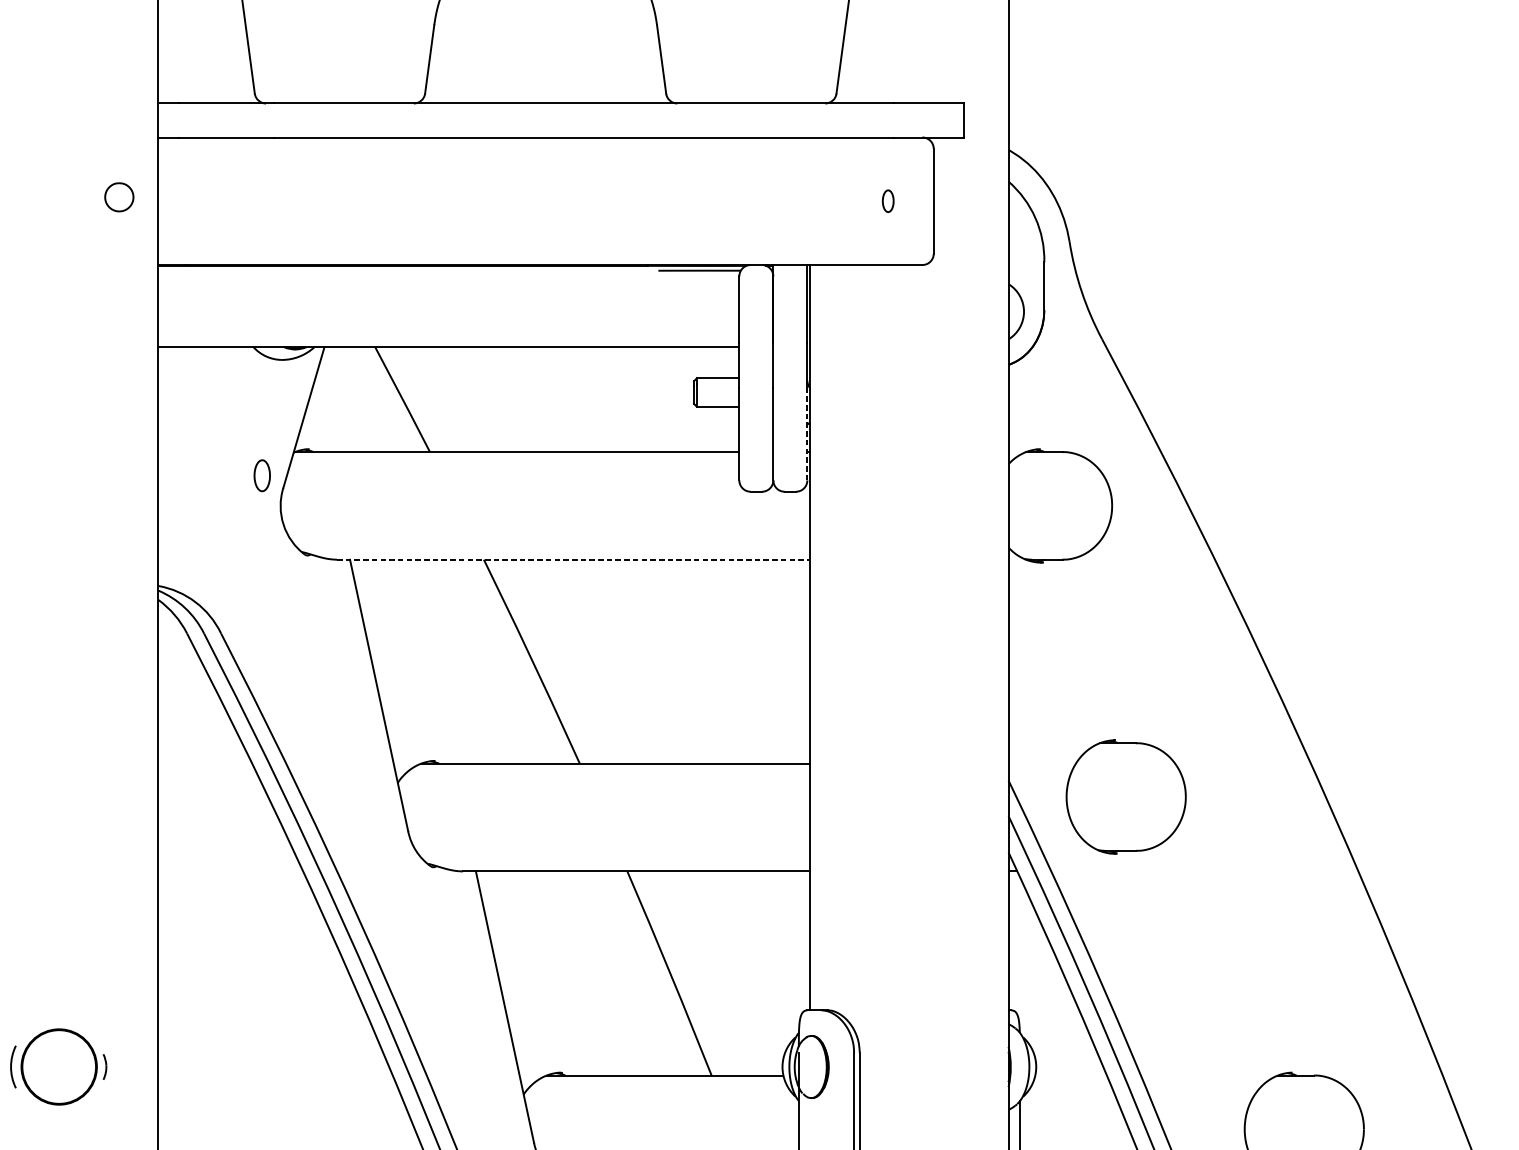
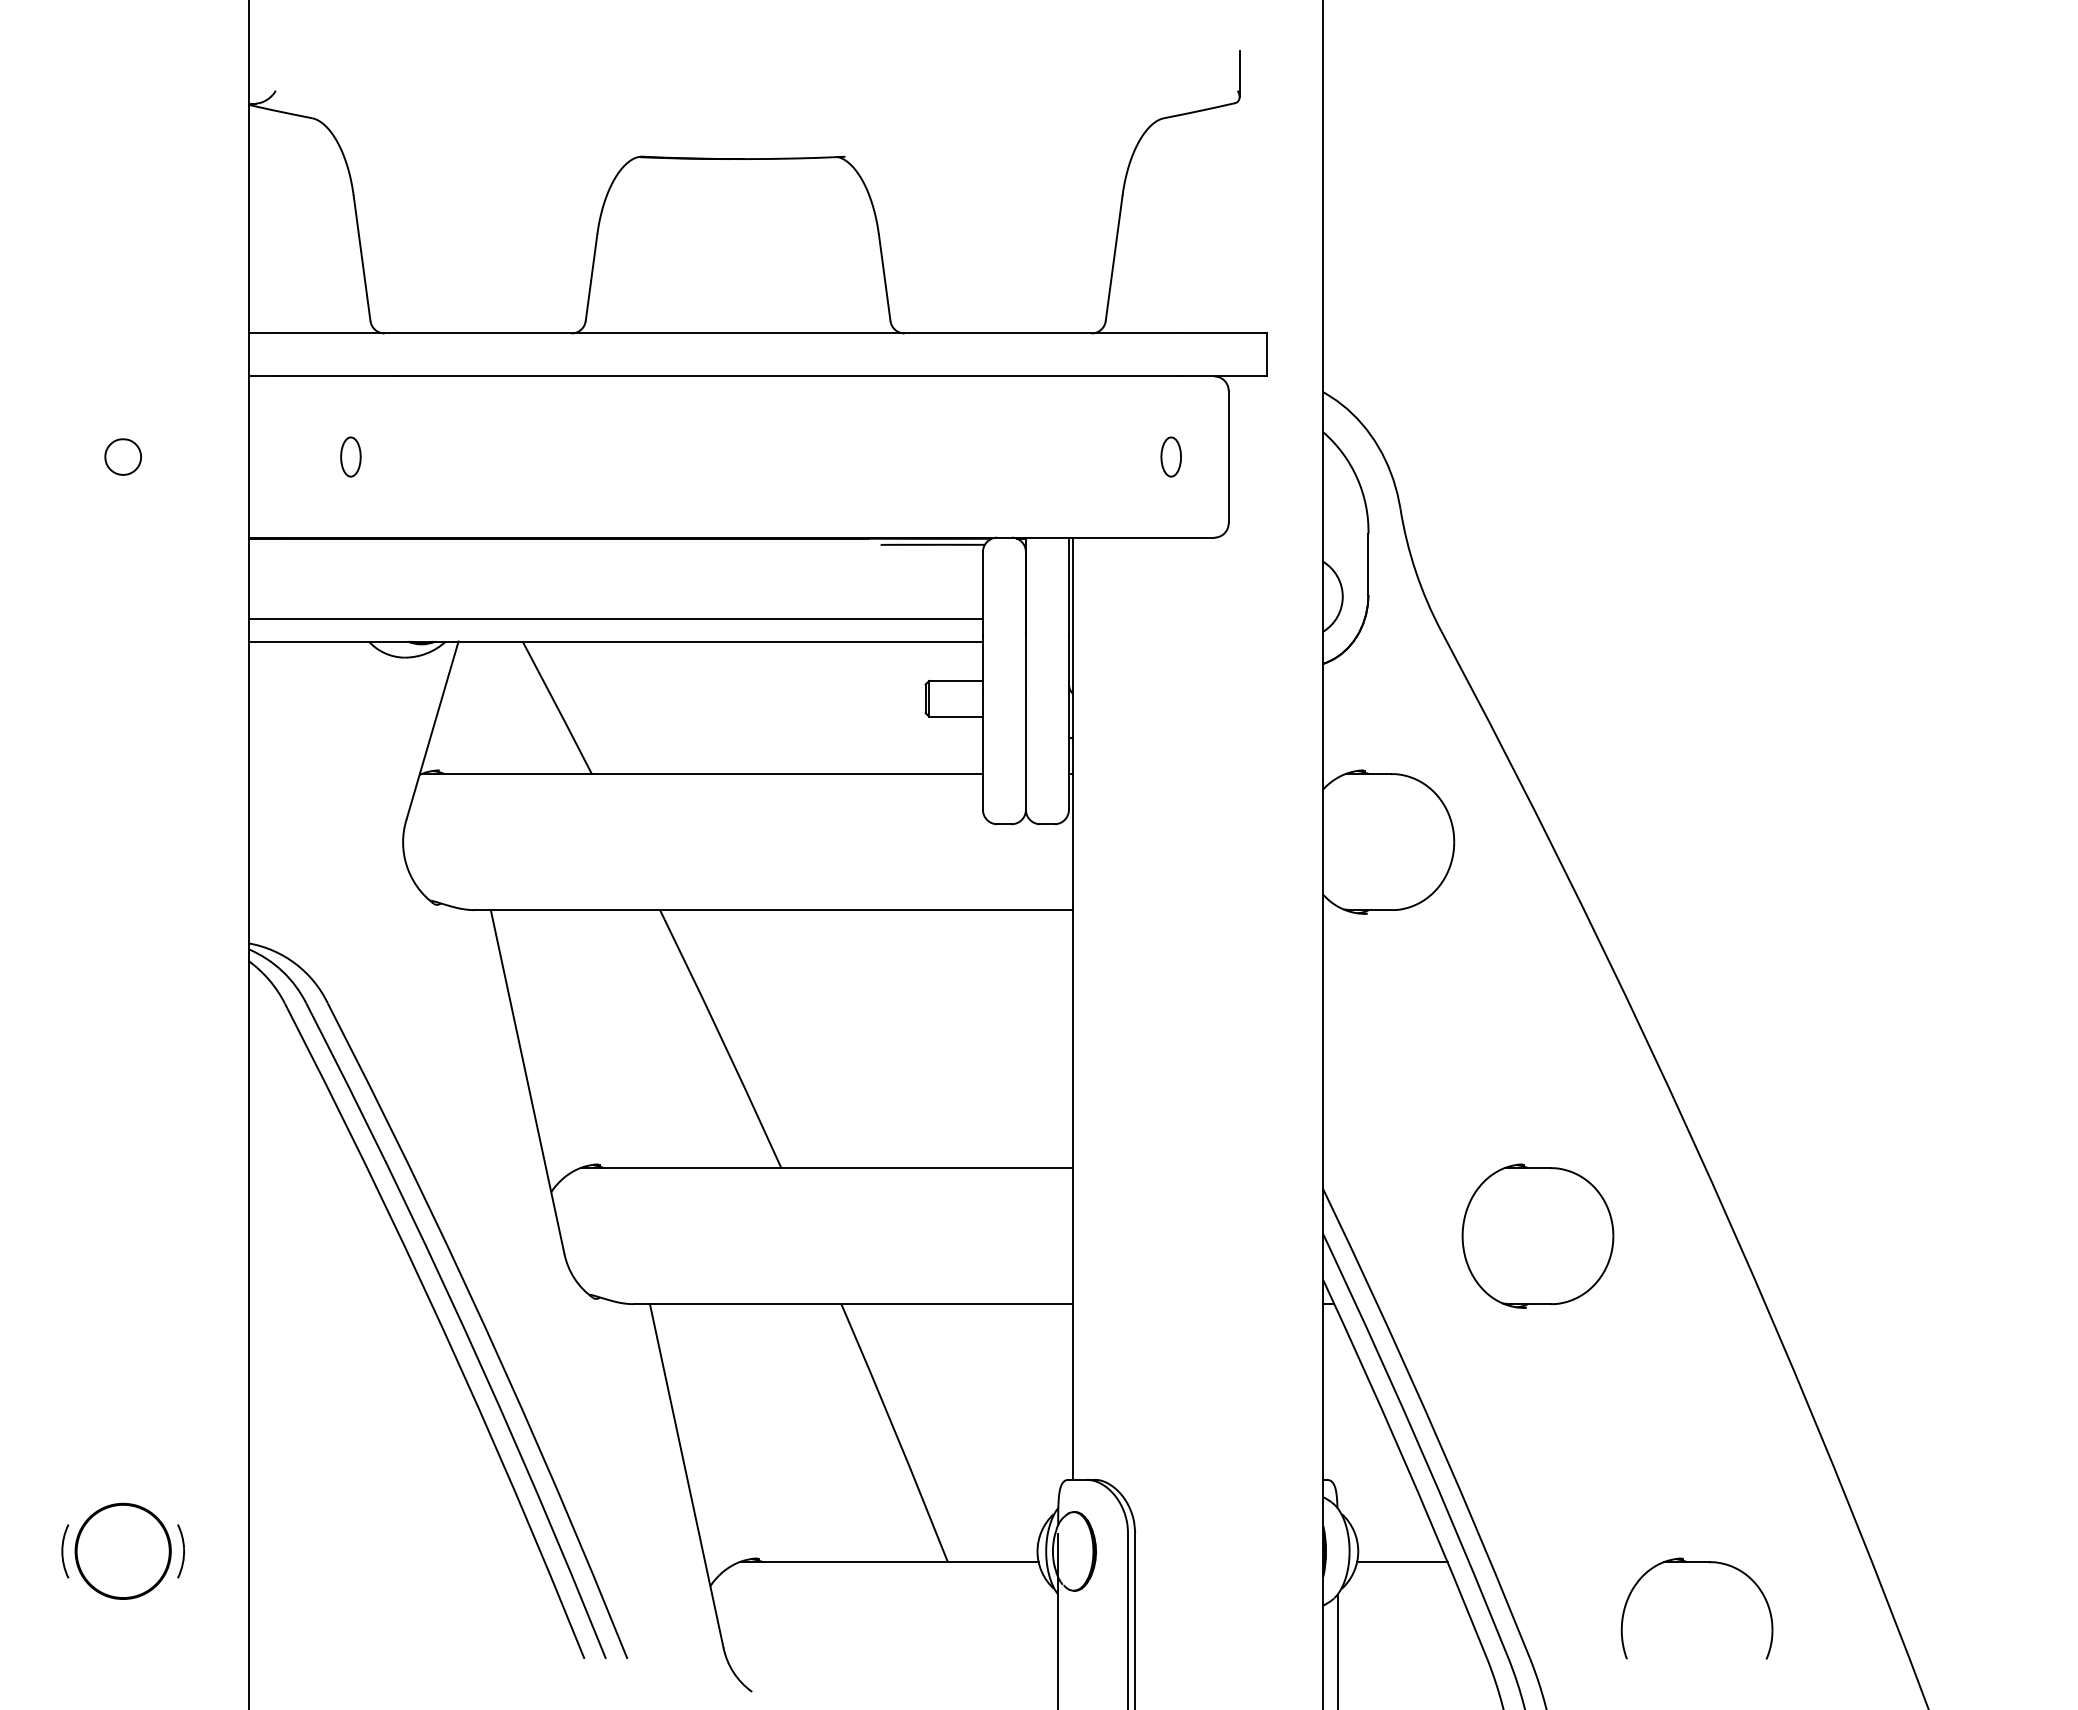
part: (118, 196) -> (122, 456), moved
part: (887, 200) -> (1170, 456), size x1.43
line: (448, 328) -> (615, 618), added
line: (807, 434) -> (1068, 751), dashed -> solid
part: (261, 475) -> (350, 456), moved
line: (573, 559) -> (773, 910), dashed -> solid
part: (1125, 796) -> (1537, 1235), moved
part: (104, 1067) -> (180, 1551), size x1.67
line: (1071, 1075) -> (1402, 1562), added

